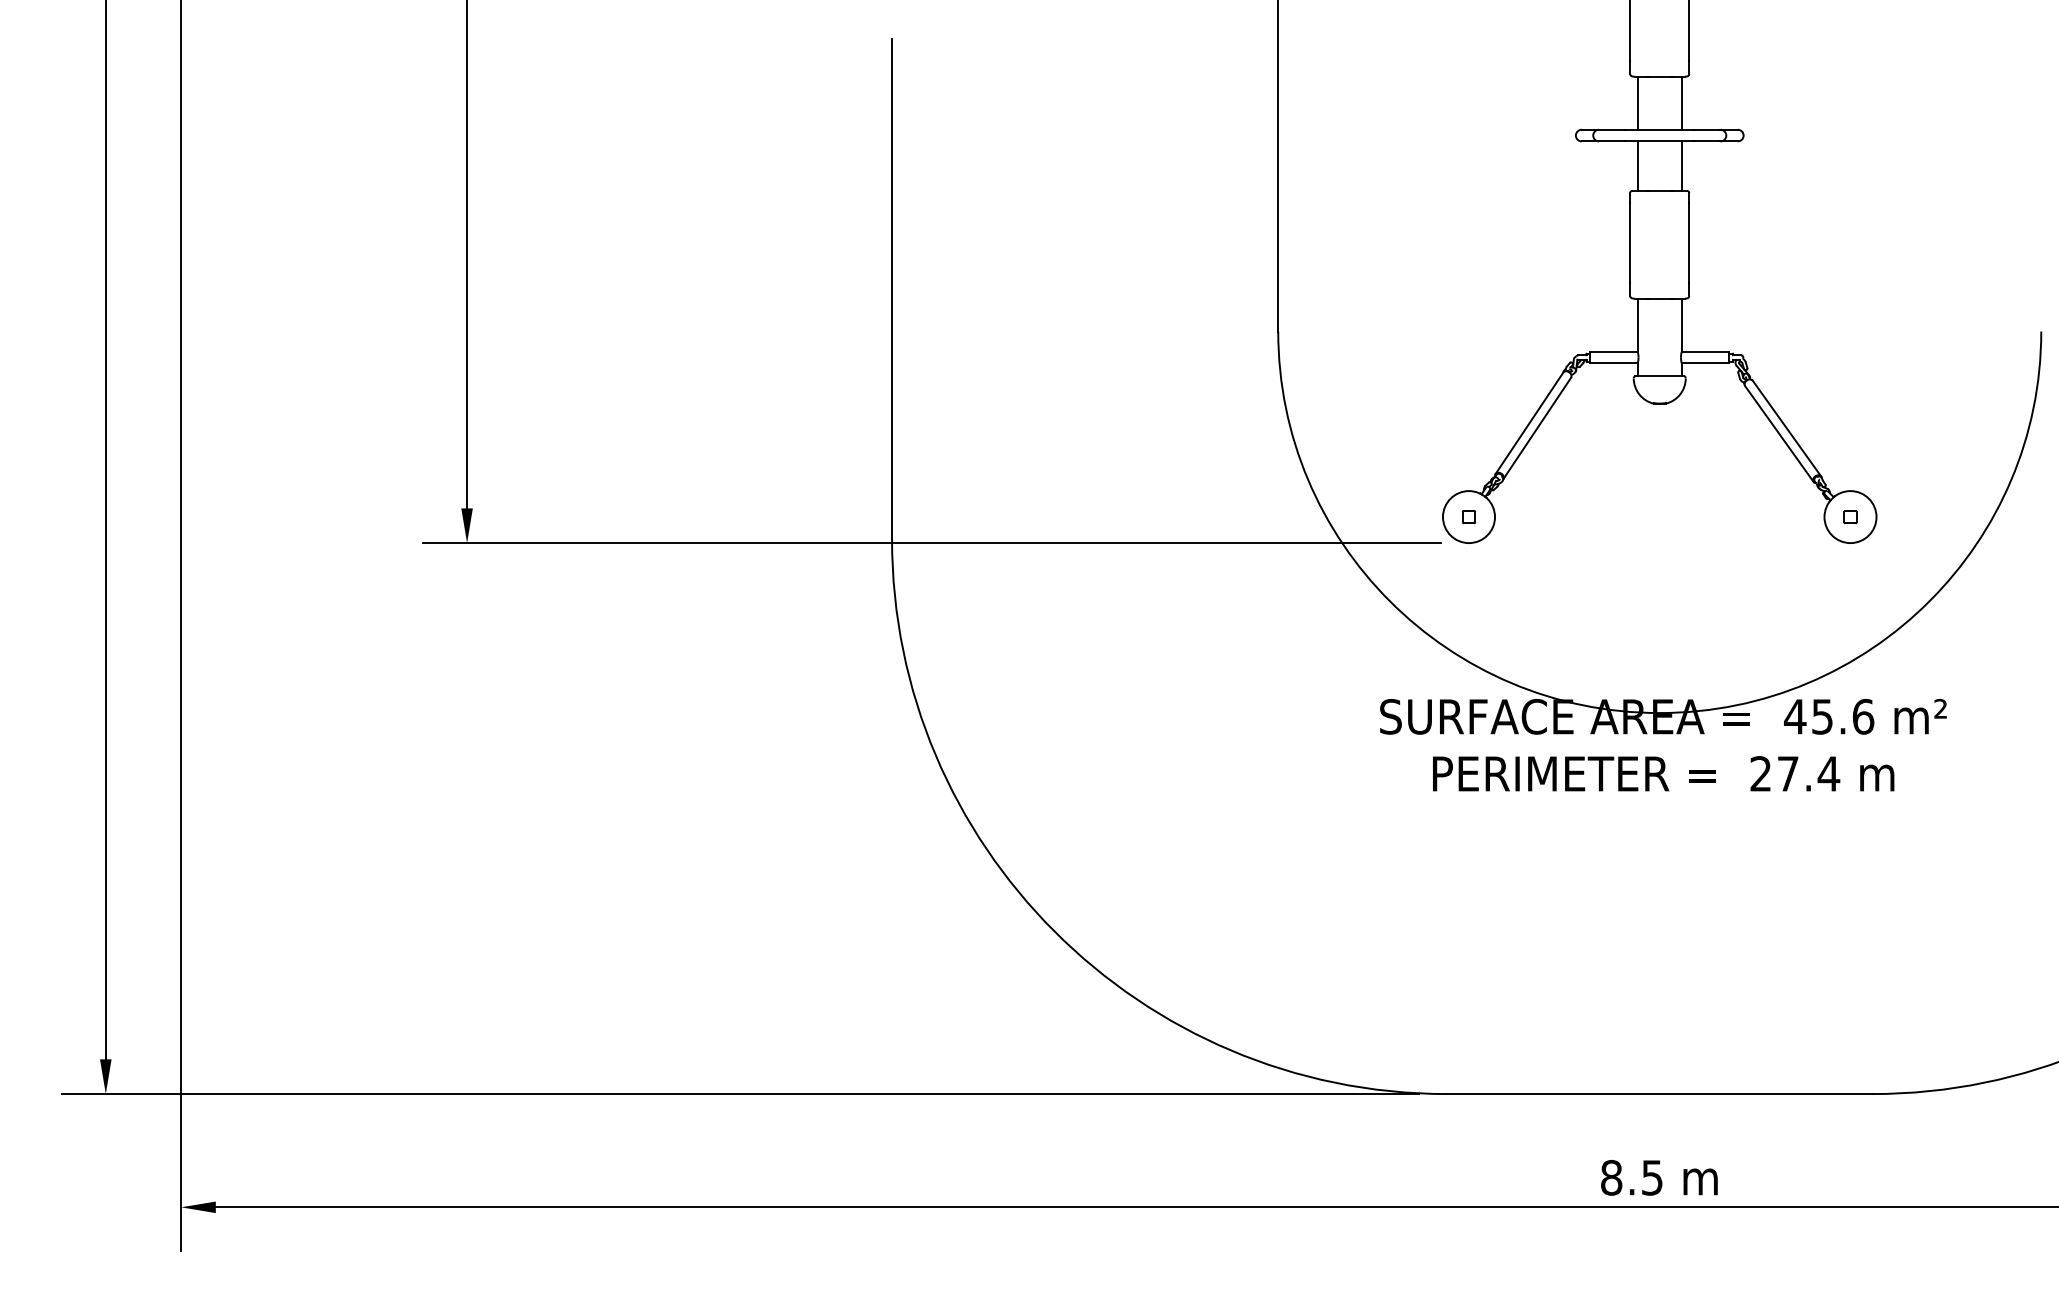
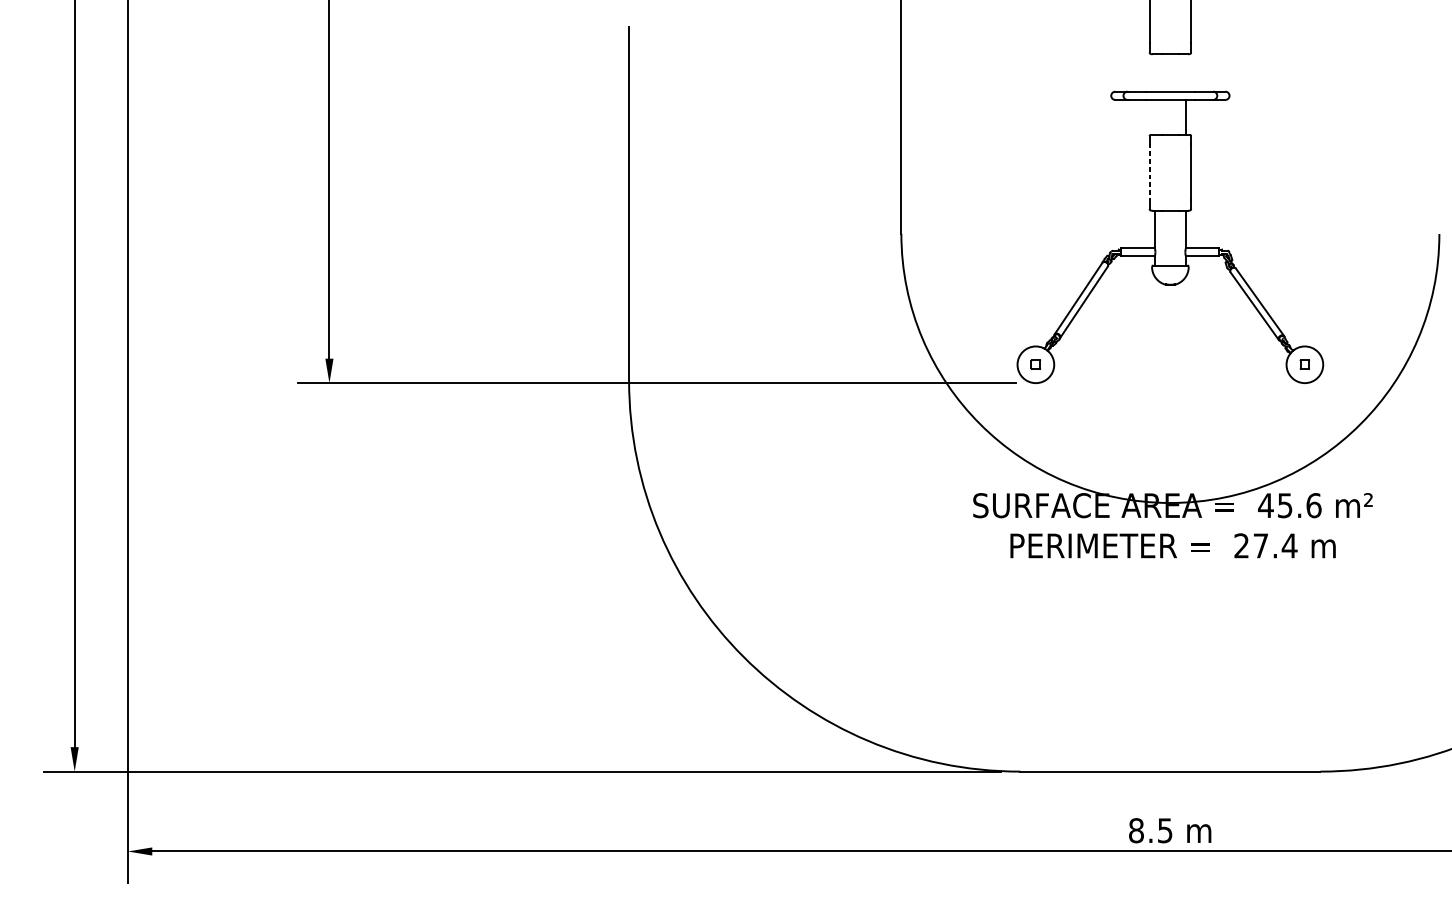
line: (1637, 102) -> (1154, 72), removed
line: (1681, 102) -> (1185, 72), removed
line: (1637, 166) -> (1154, 117), removed
line: (1630, 243) -> (1149, 171), solid -> dashed

